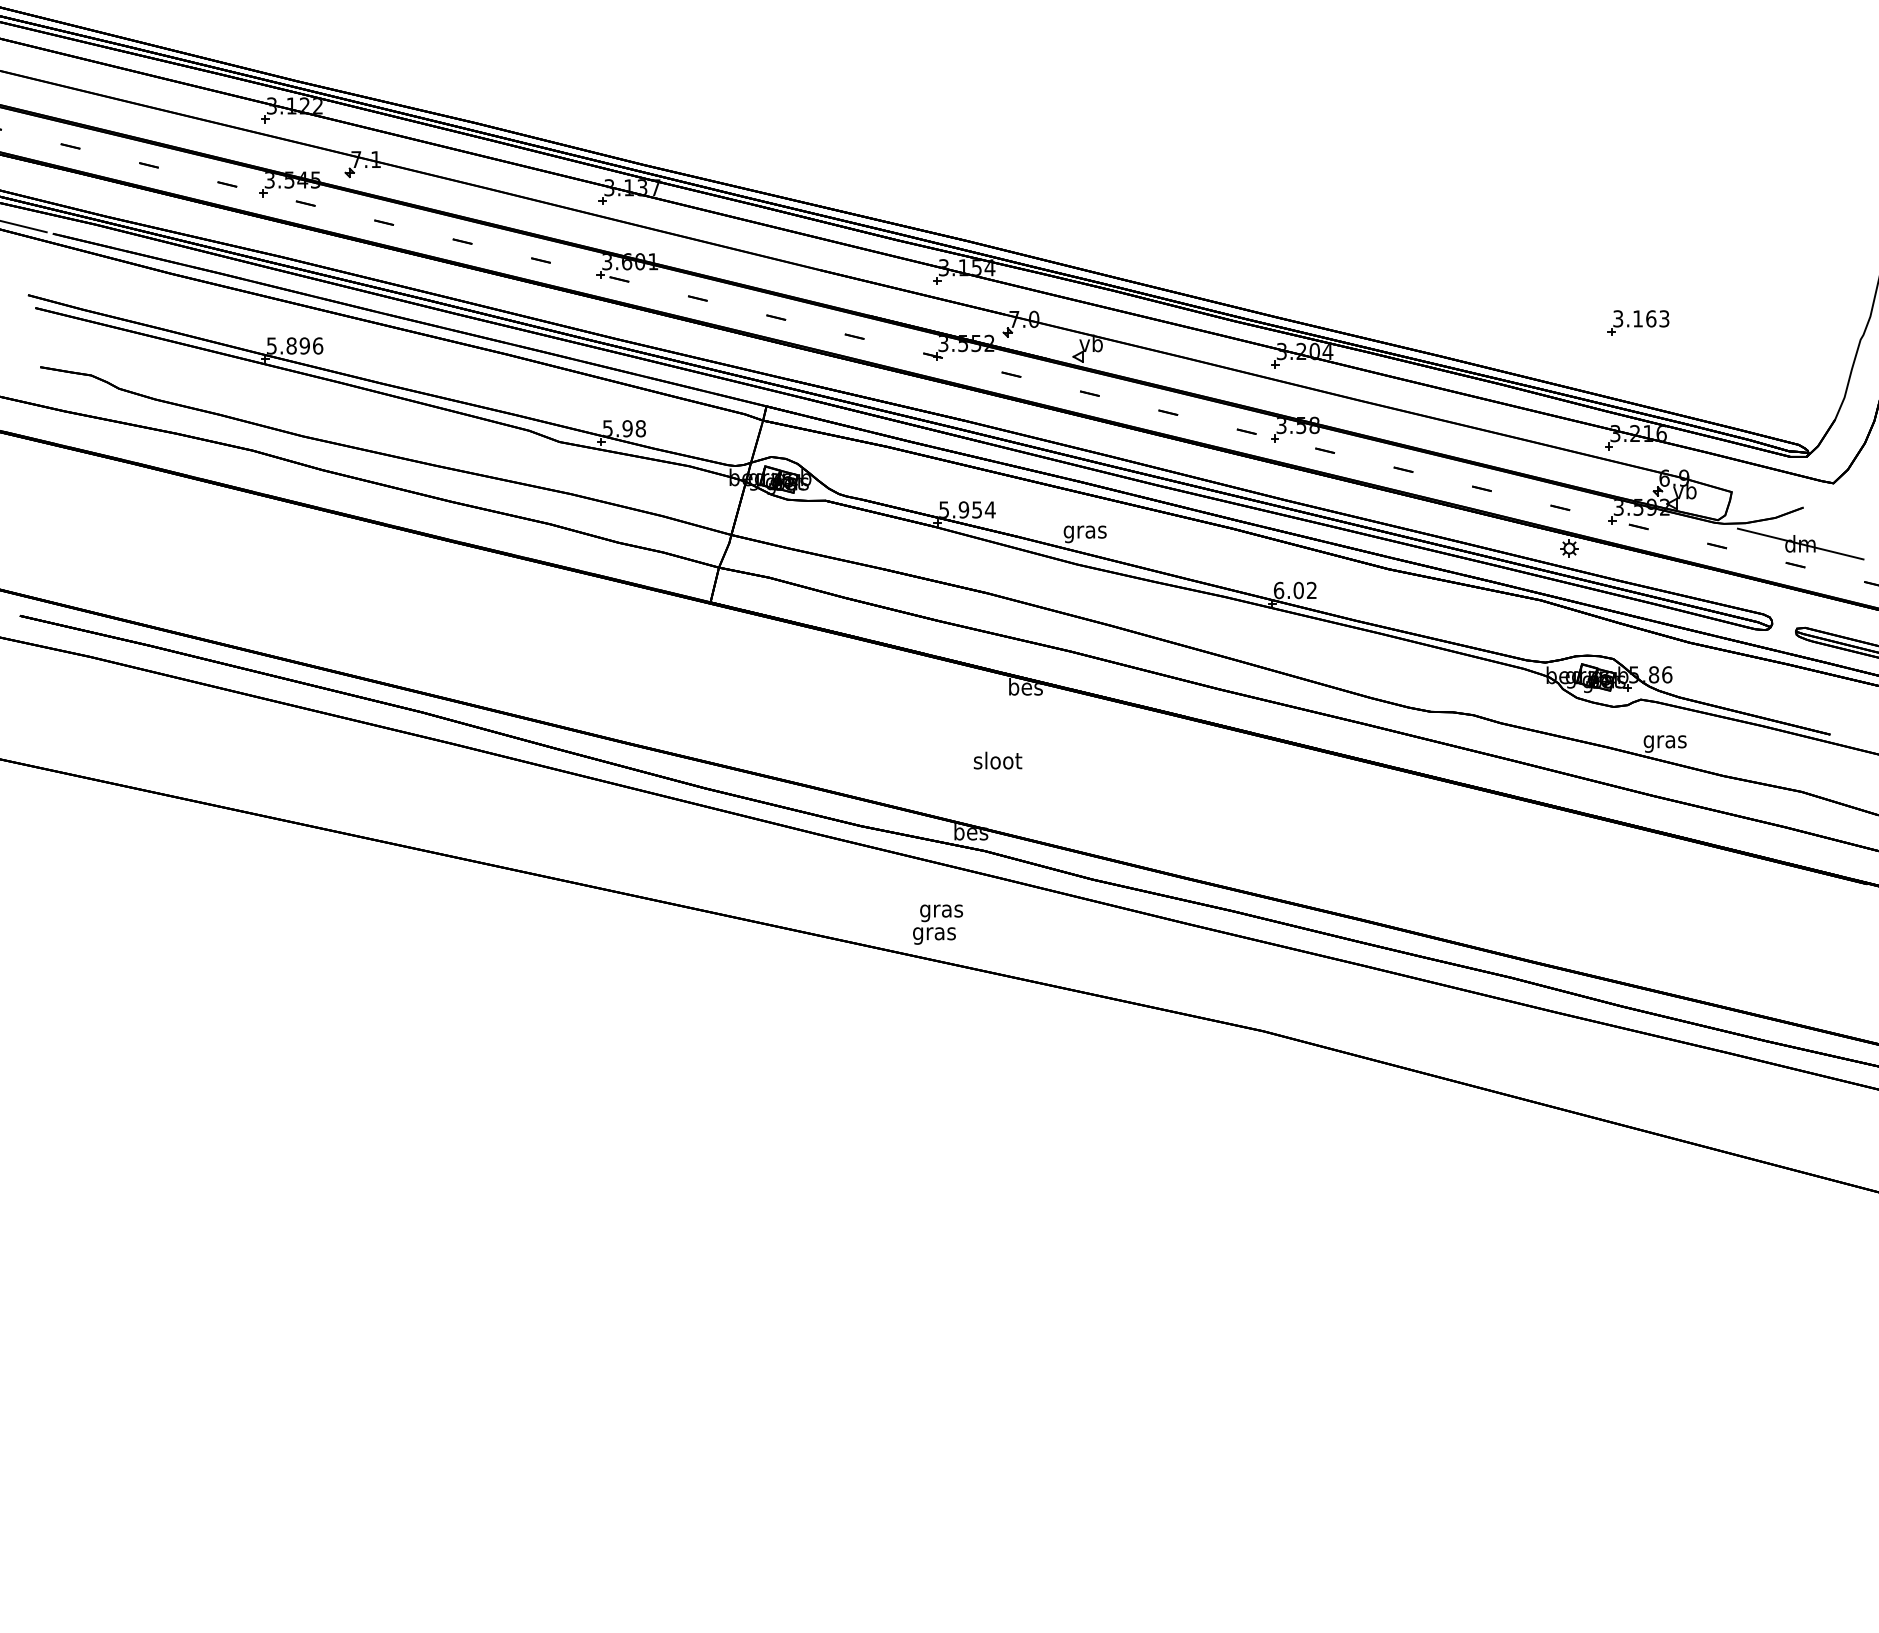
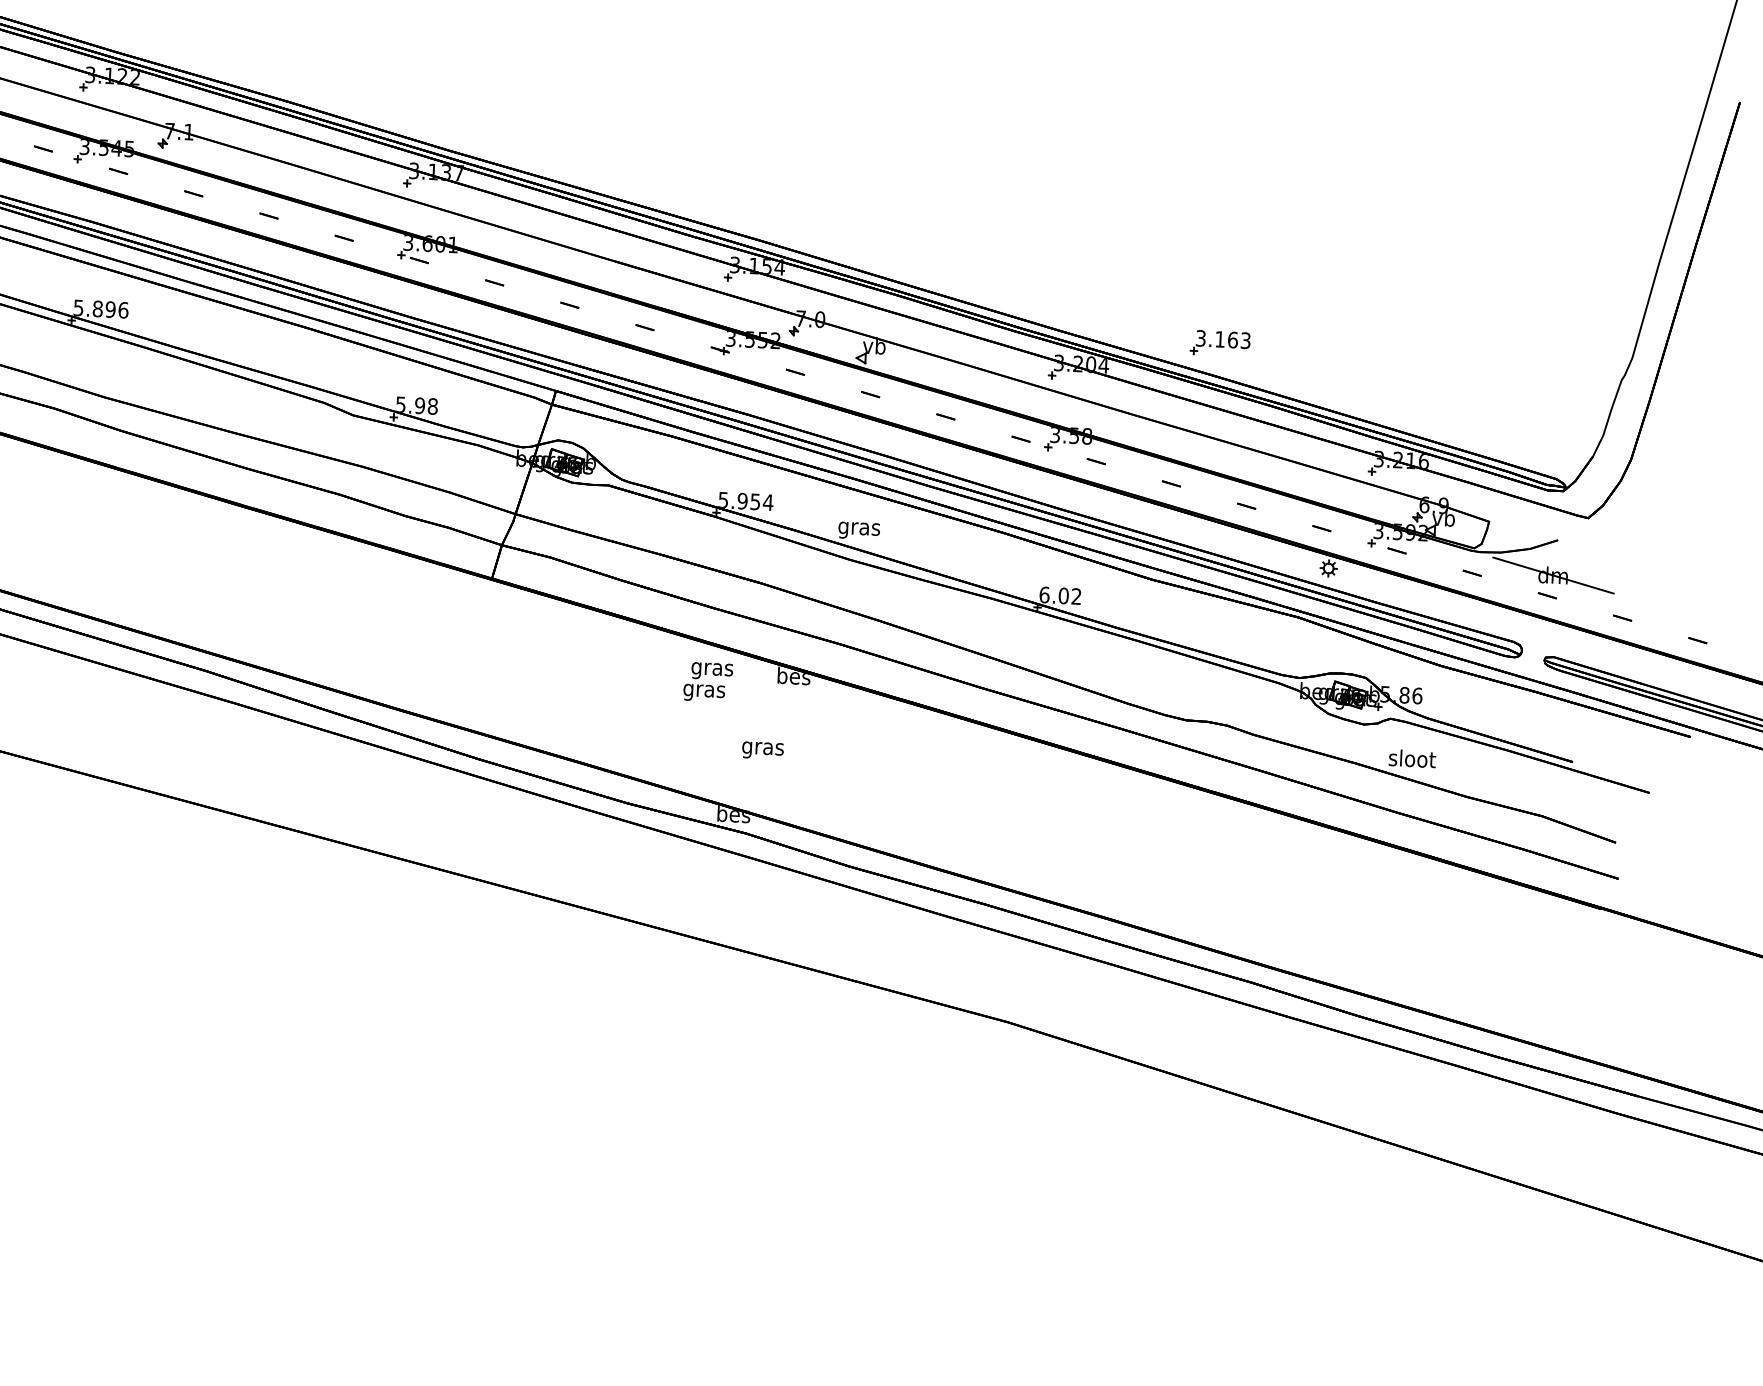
part: (1638, 322) -> (1220, 342), moved
text: (1665, 741) -> (1412, 760), gras -> sloot
text: (997, 762) -> (762, 748), sloot -> gras
text: (937, 924) -> (707, 682), moved

